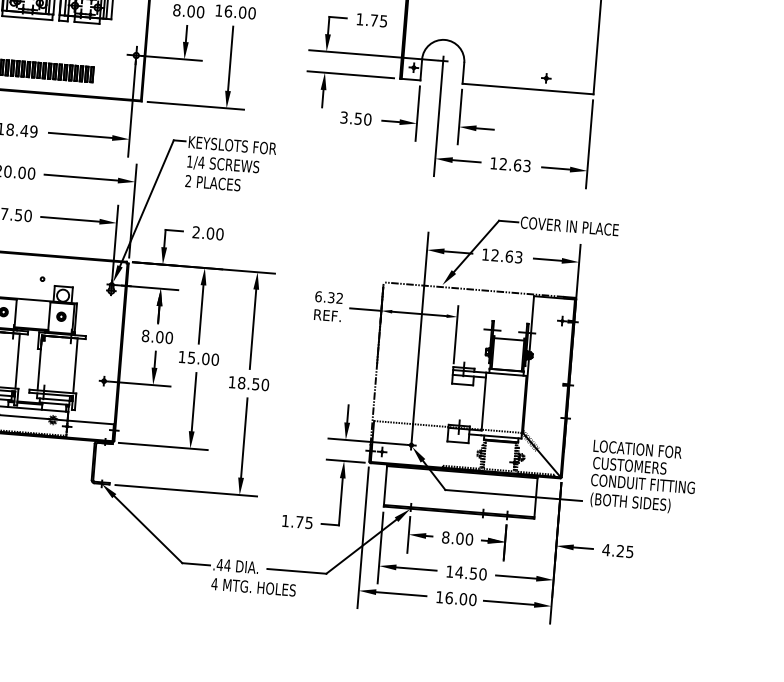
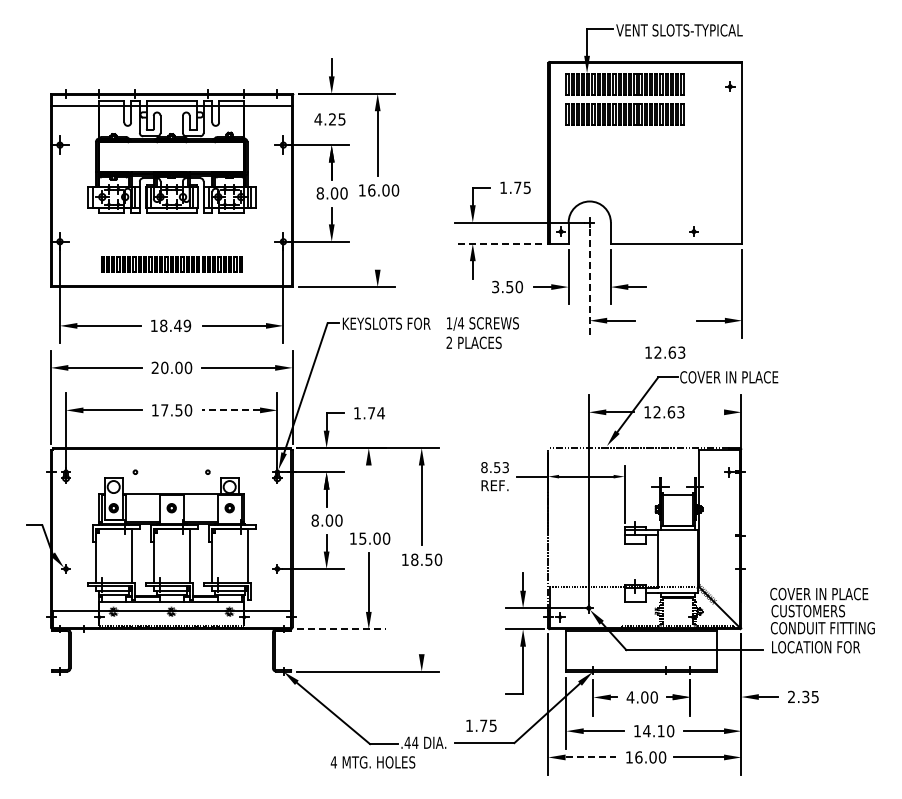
line: (230, 58) -> (377, 237), removed
line: (350, 74) -> (498, 243), solid -> dashed
line: (438, 121) -> (589, 283), solid -> dashed
text: (510, 164) -> (665, 352), moved
text: (222, 174) -> (482, 333), moved
line: (70, 219) -> (230, 410), solid -> dashed
text: (207, 233) -> (368, 413), 2.00 -> 1.74
line: (547, 259) -> (709, 412), removed
text: (328, 297) -> (494, 467), 6.32 -> 8.53
line: (200, 314) -> (368, 494), removed
line: (244, 438) -> (421, 614), removed
line: (163, 446) -> (341, 629), solid -> dashed
text: (642, 449) -> (819, 593), LOCATION FOR -> COVER IN PLACE
text: (634, 502) -> (815, 647), (BOTH SIDES) -> LOCATION FOR
text: (297, 521) -> (481, 725), moved
text: (445, 537) -> (630, 697), 8.00 -> 4.00
text: (613, 550) -> (798, 696), 4.25 -> 2.35
text: (472, 573) -> (660, 731), 14.50 -> 14.10
text: (253, 587) -> (372, 762), moved
line: (402, 594) -> (591, 757), solid -> dashed

